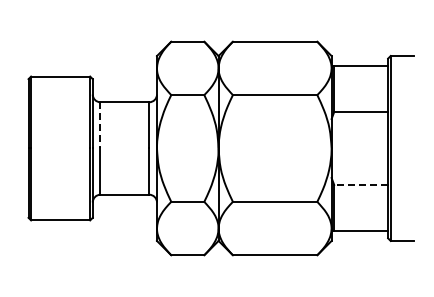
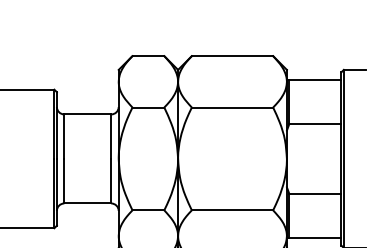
line: (100, 125) -> (64, 136), dashed -> solid
line: (361, 184) -> (315, 193), dashed -> solid

